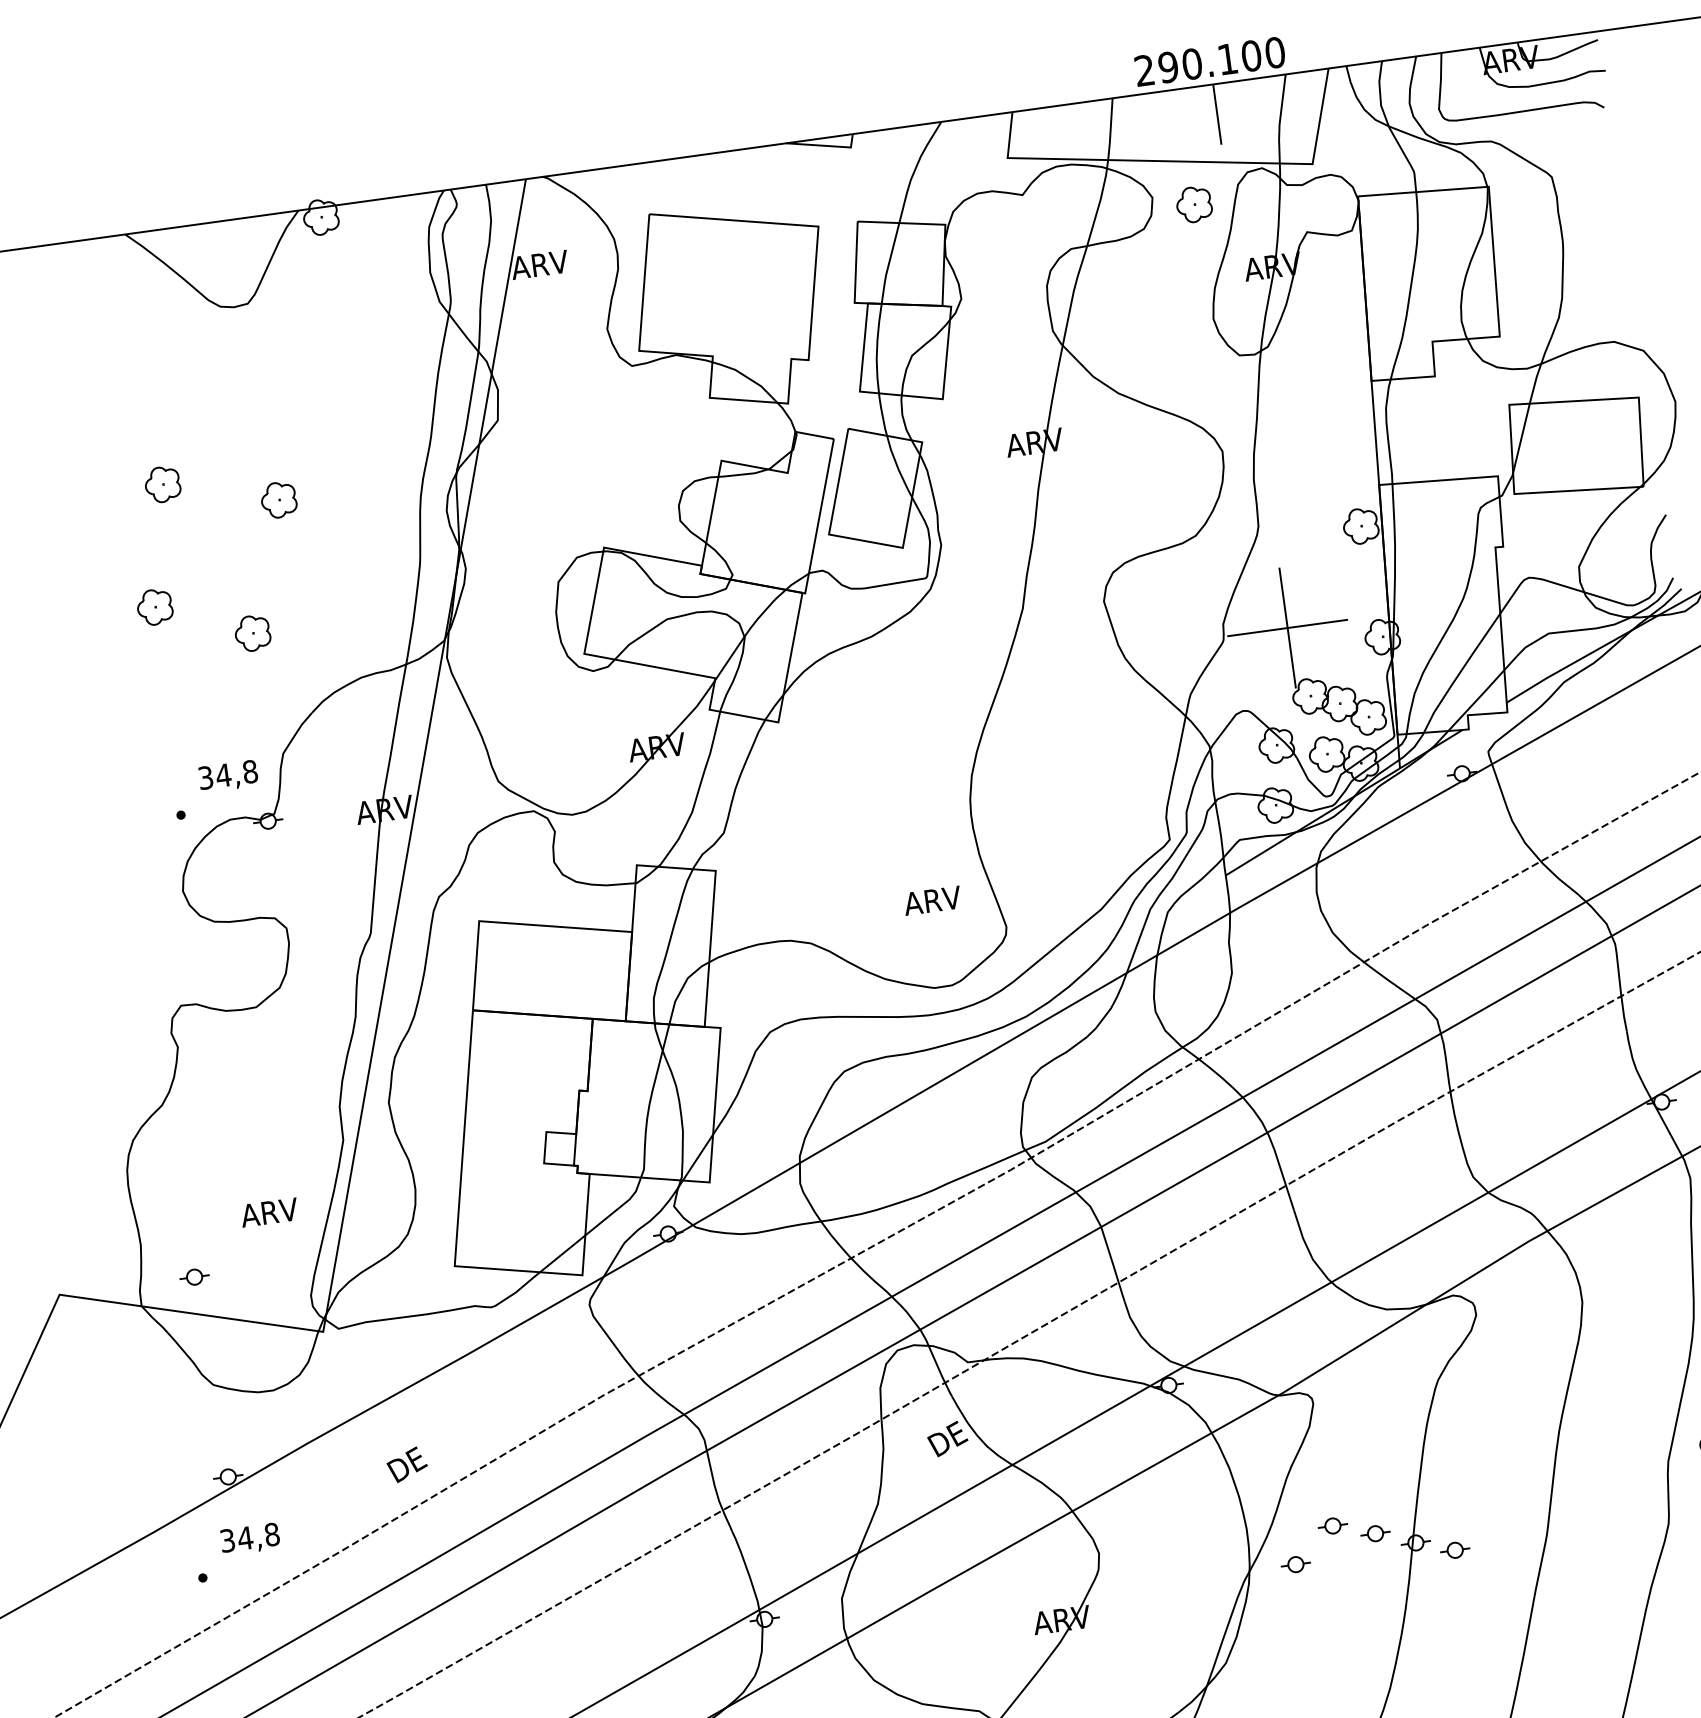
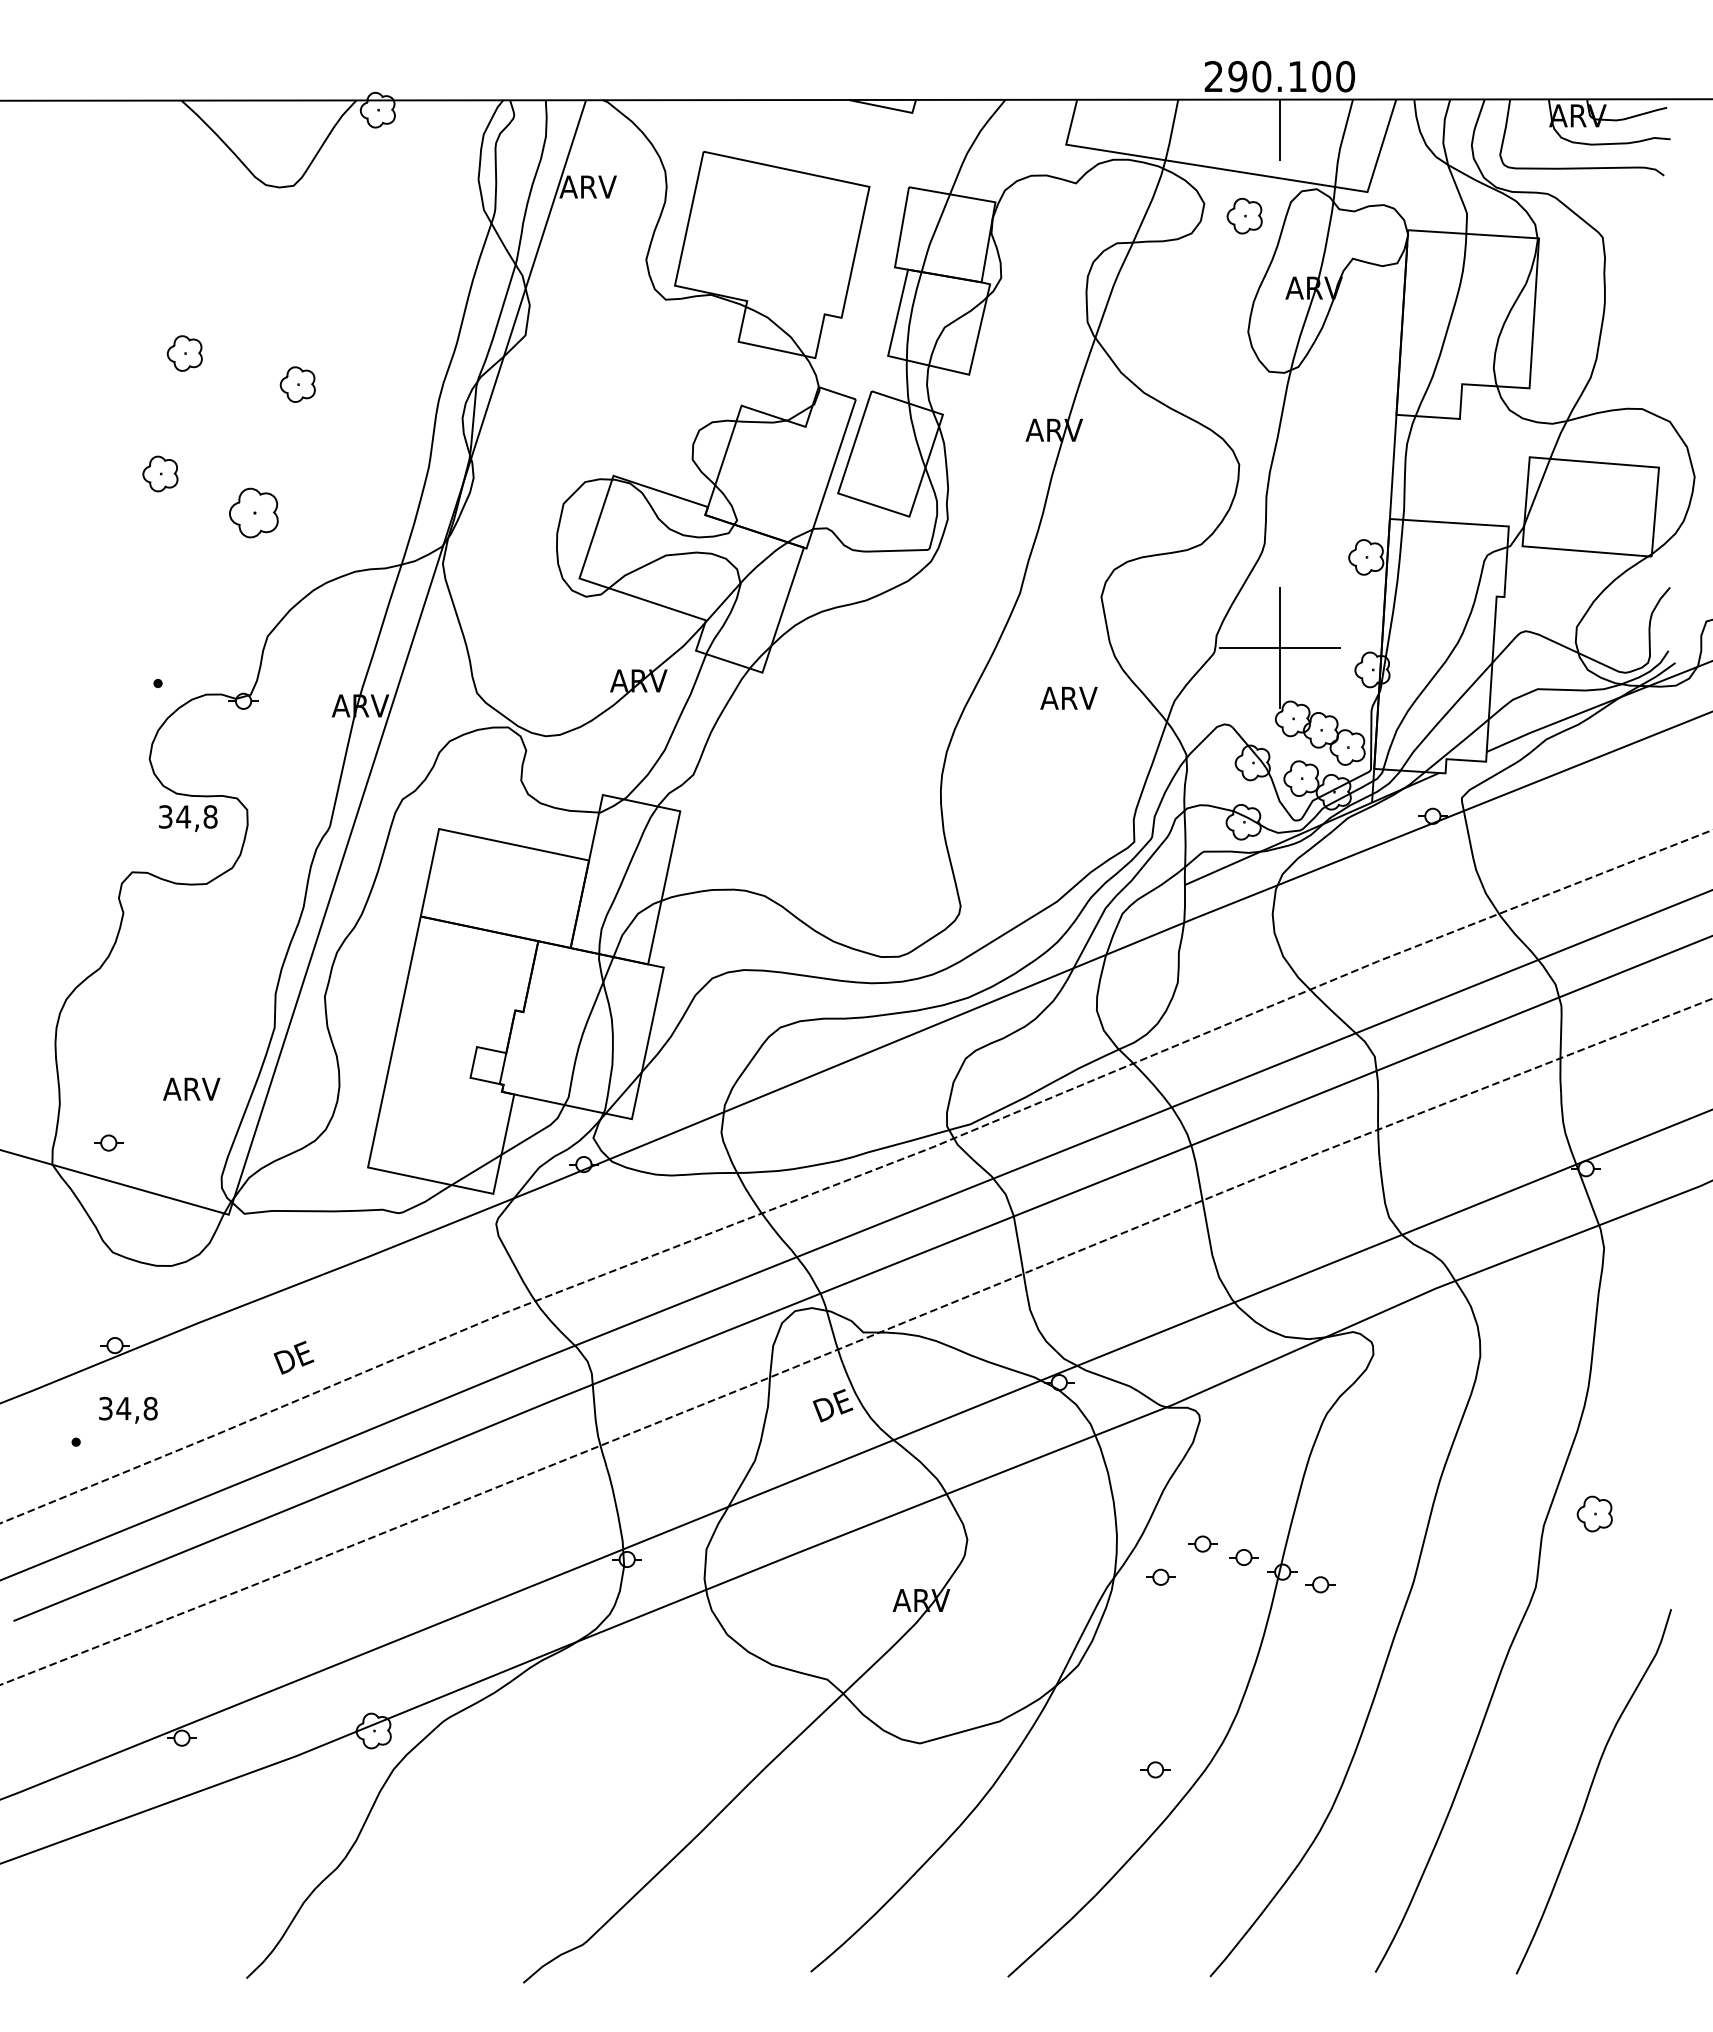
part: (252, 633) -> (253, 513), size x1.4
text: (228, 776) -> (188, 818), moved
text: (931, 900) -> (1068, 697), moved

